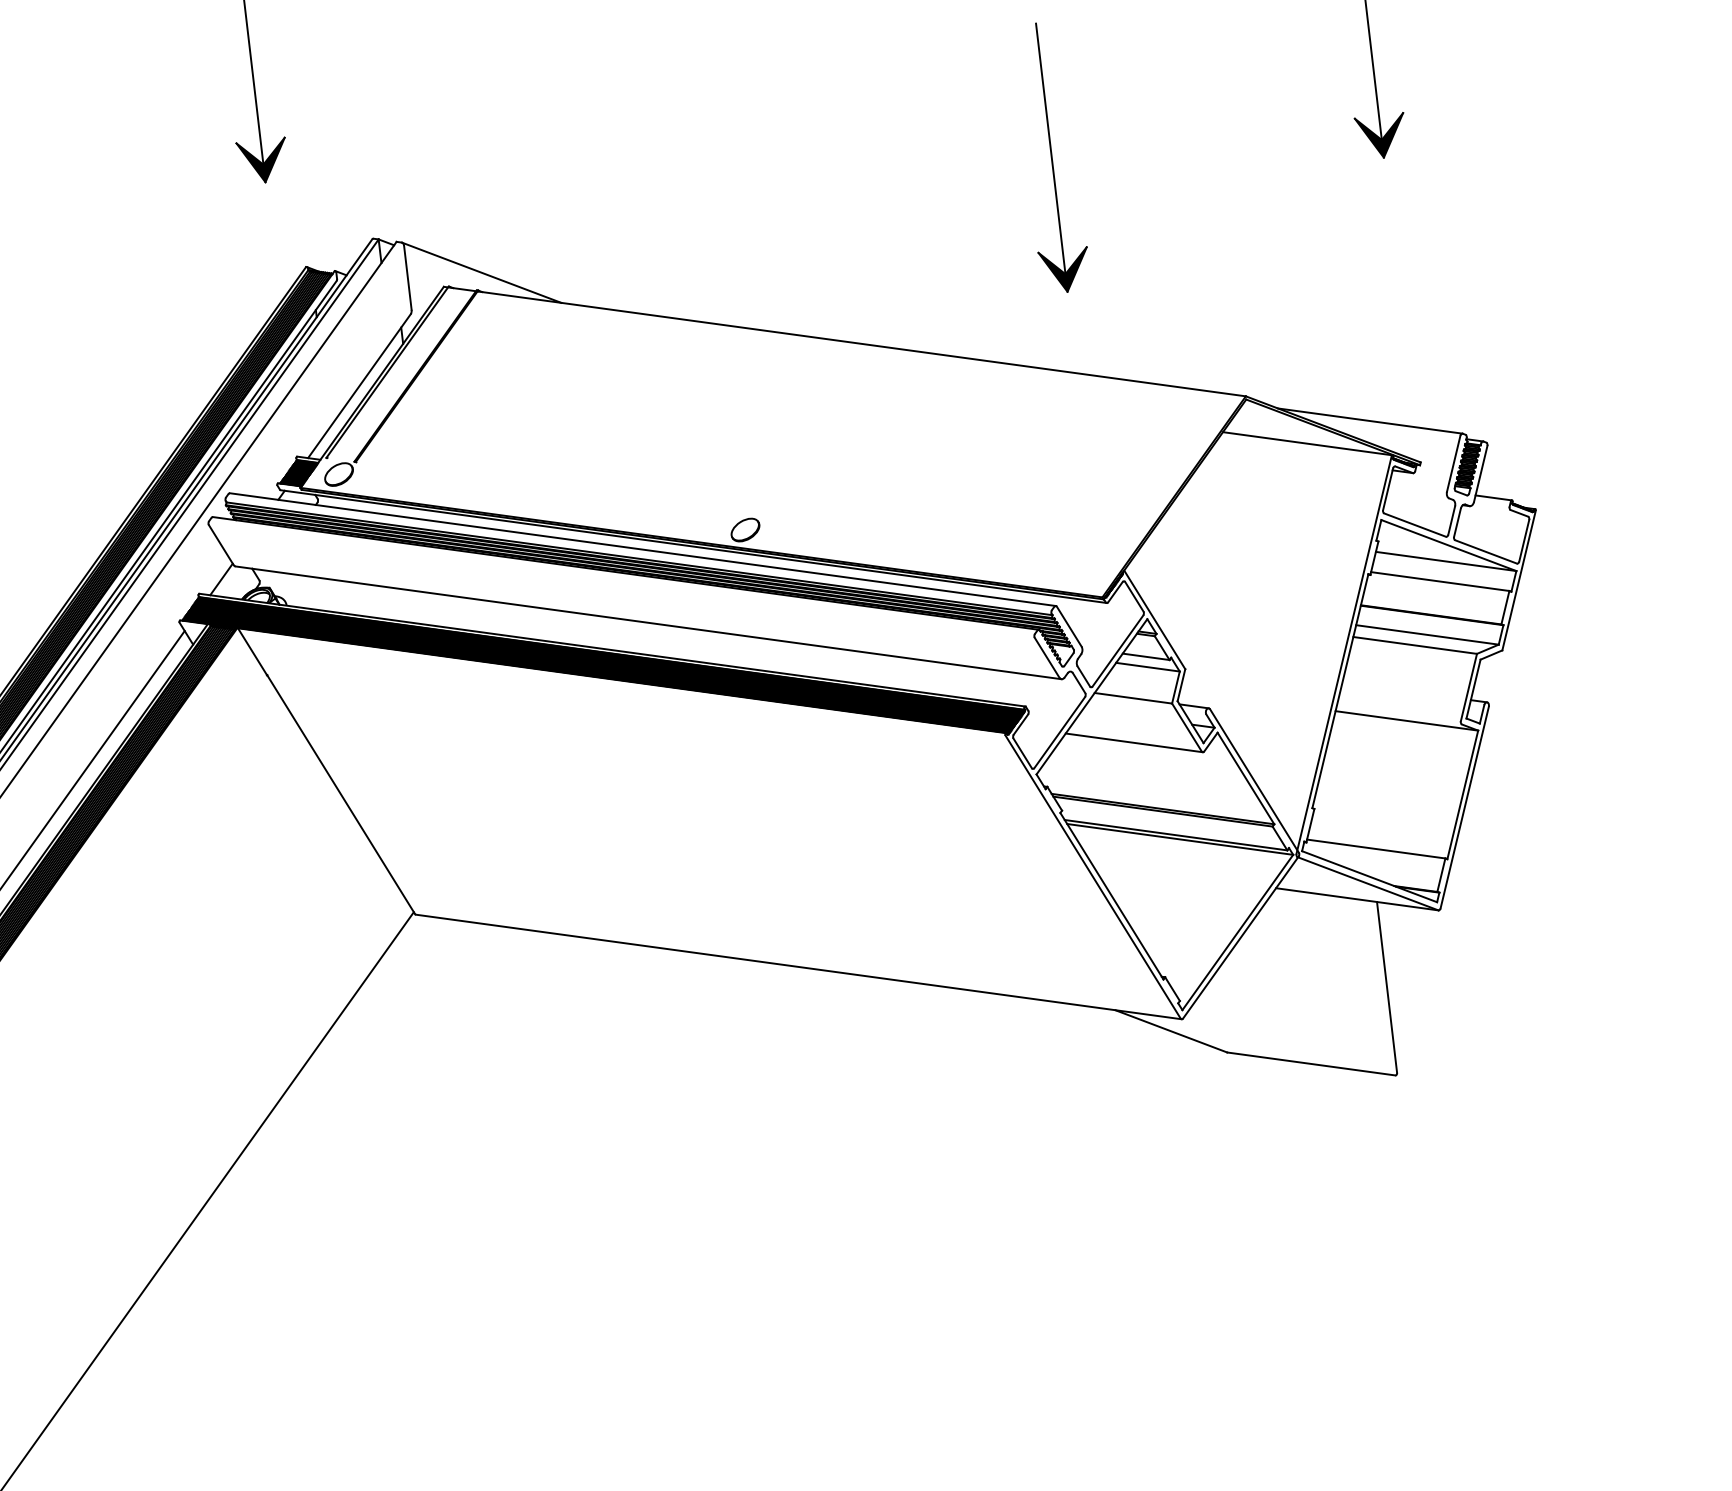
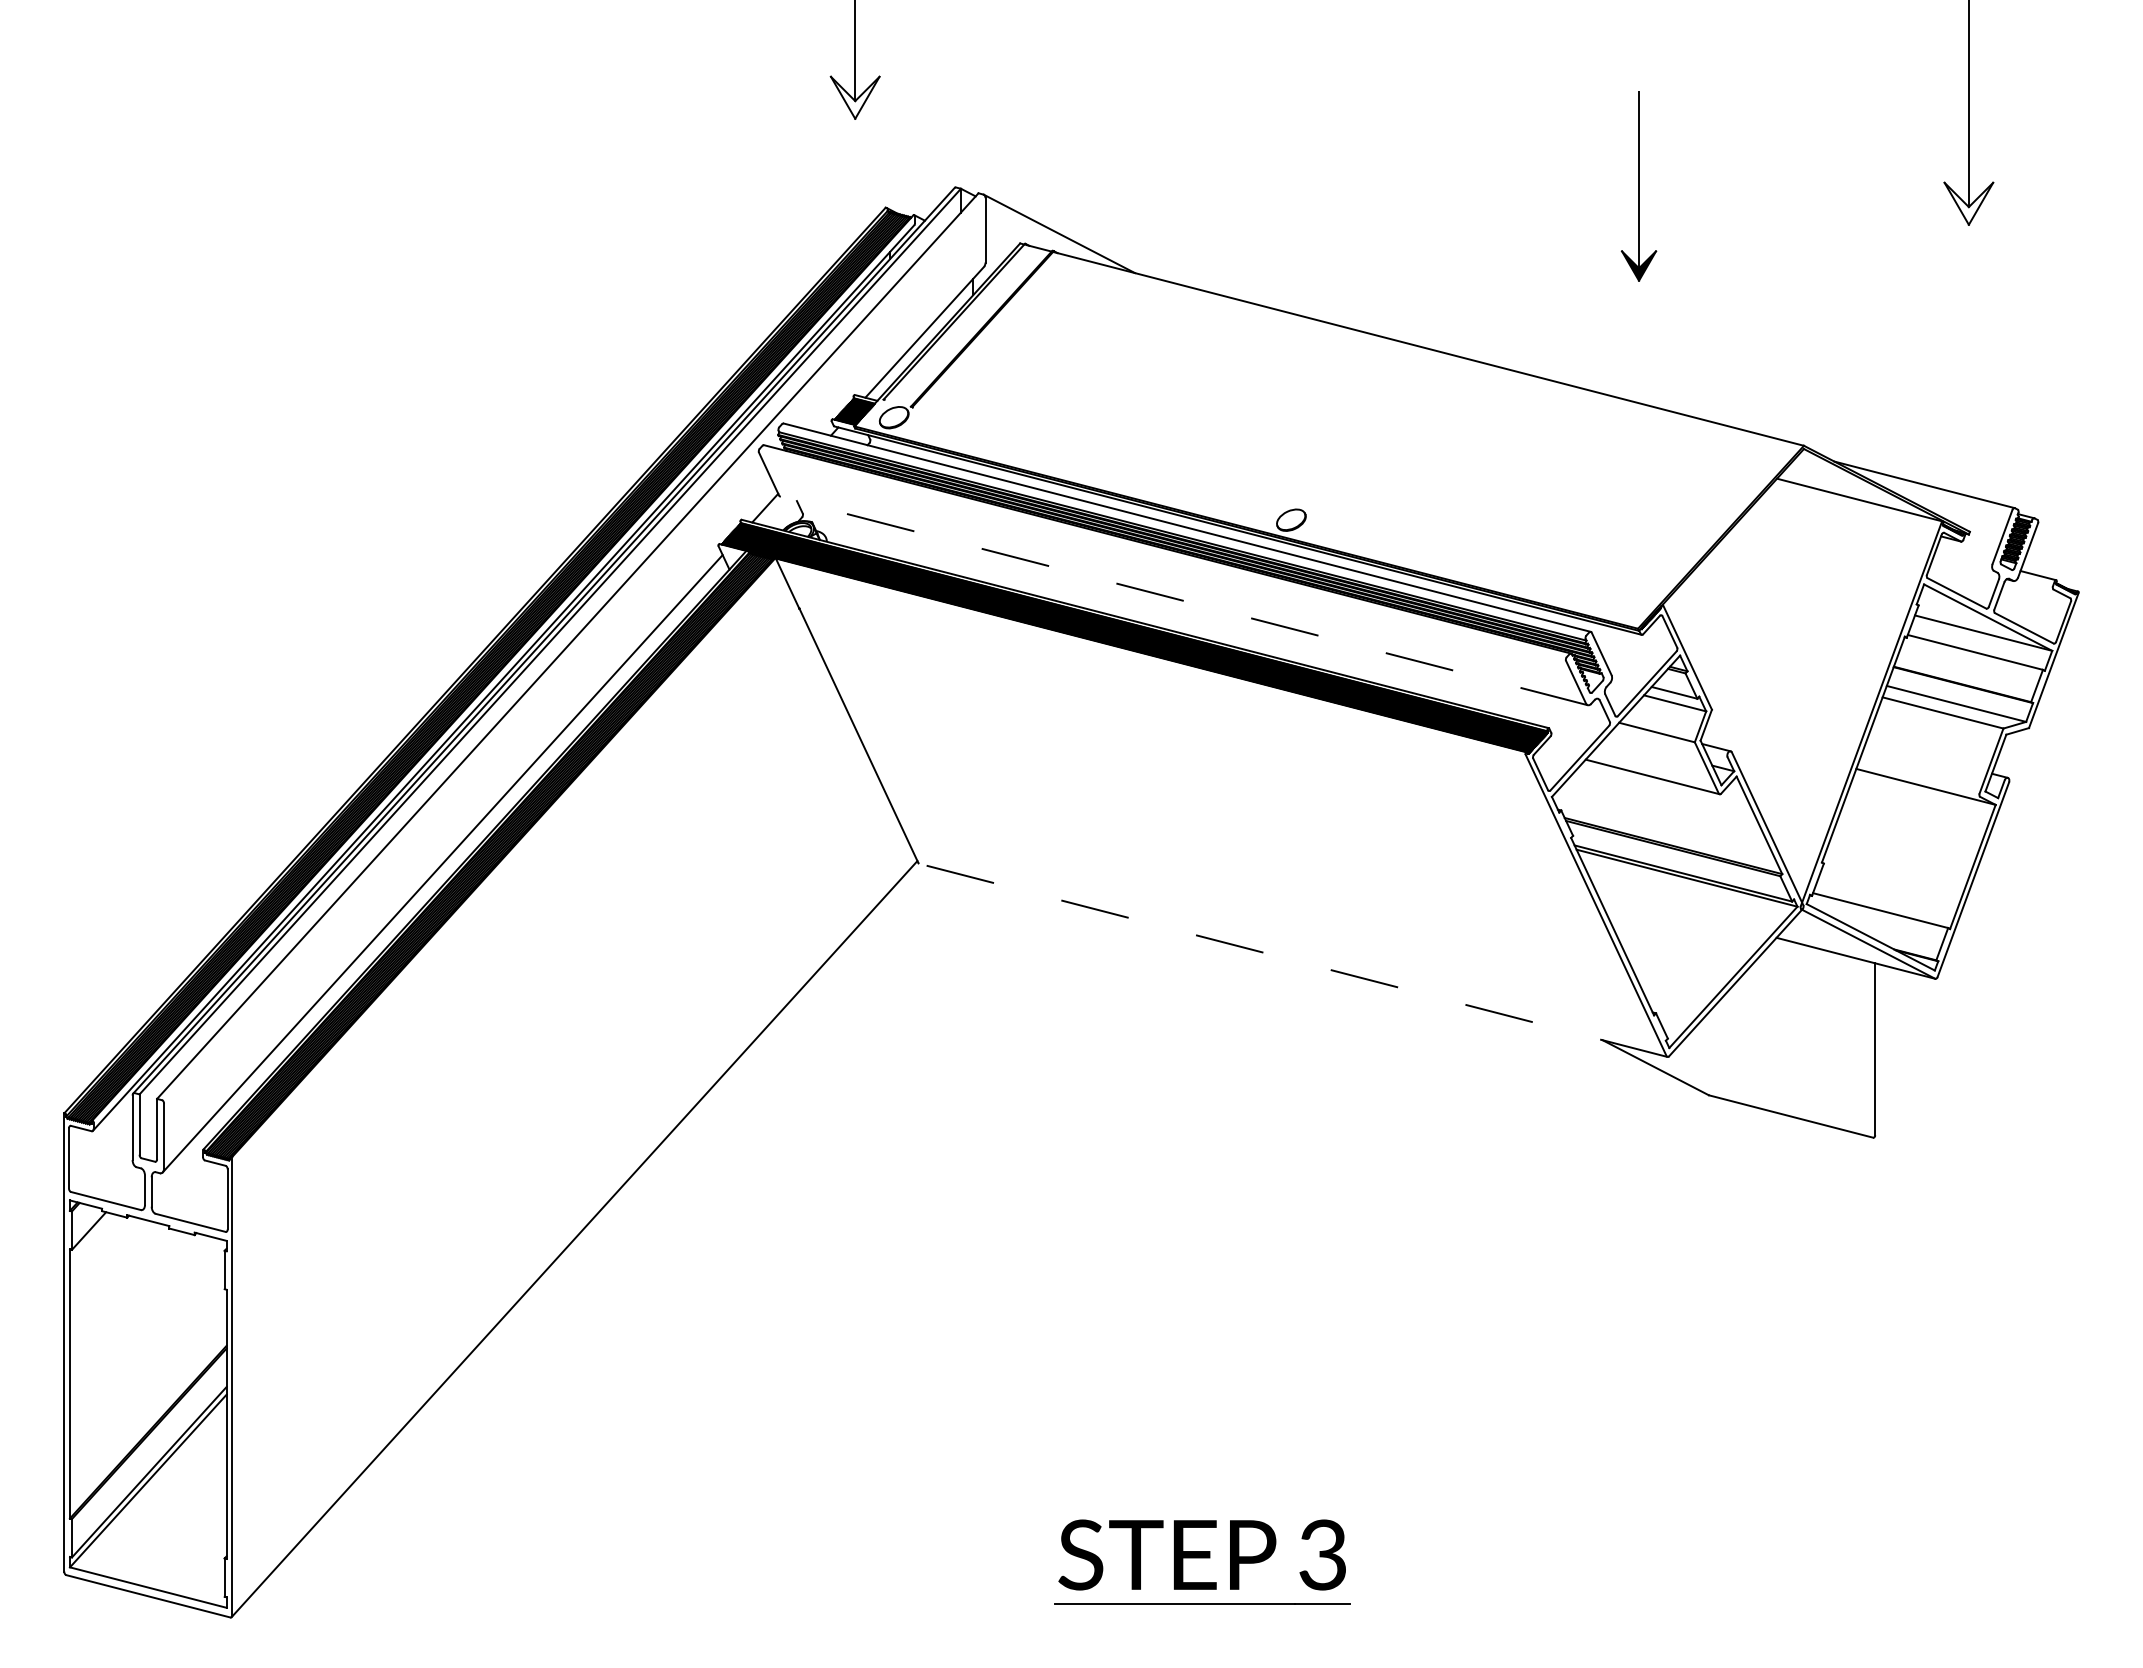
fill: (1381, 136) -> (1968, 203), removed
part: (1051, 158) -> (1638, 186), size x0.7
fill: (263, 161) -> (855, 97), removed
line: (648, 623) -> (1184, 601), solid -> dashed
line: (797, 967) -> (1292, 960), solid -> dashed

